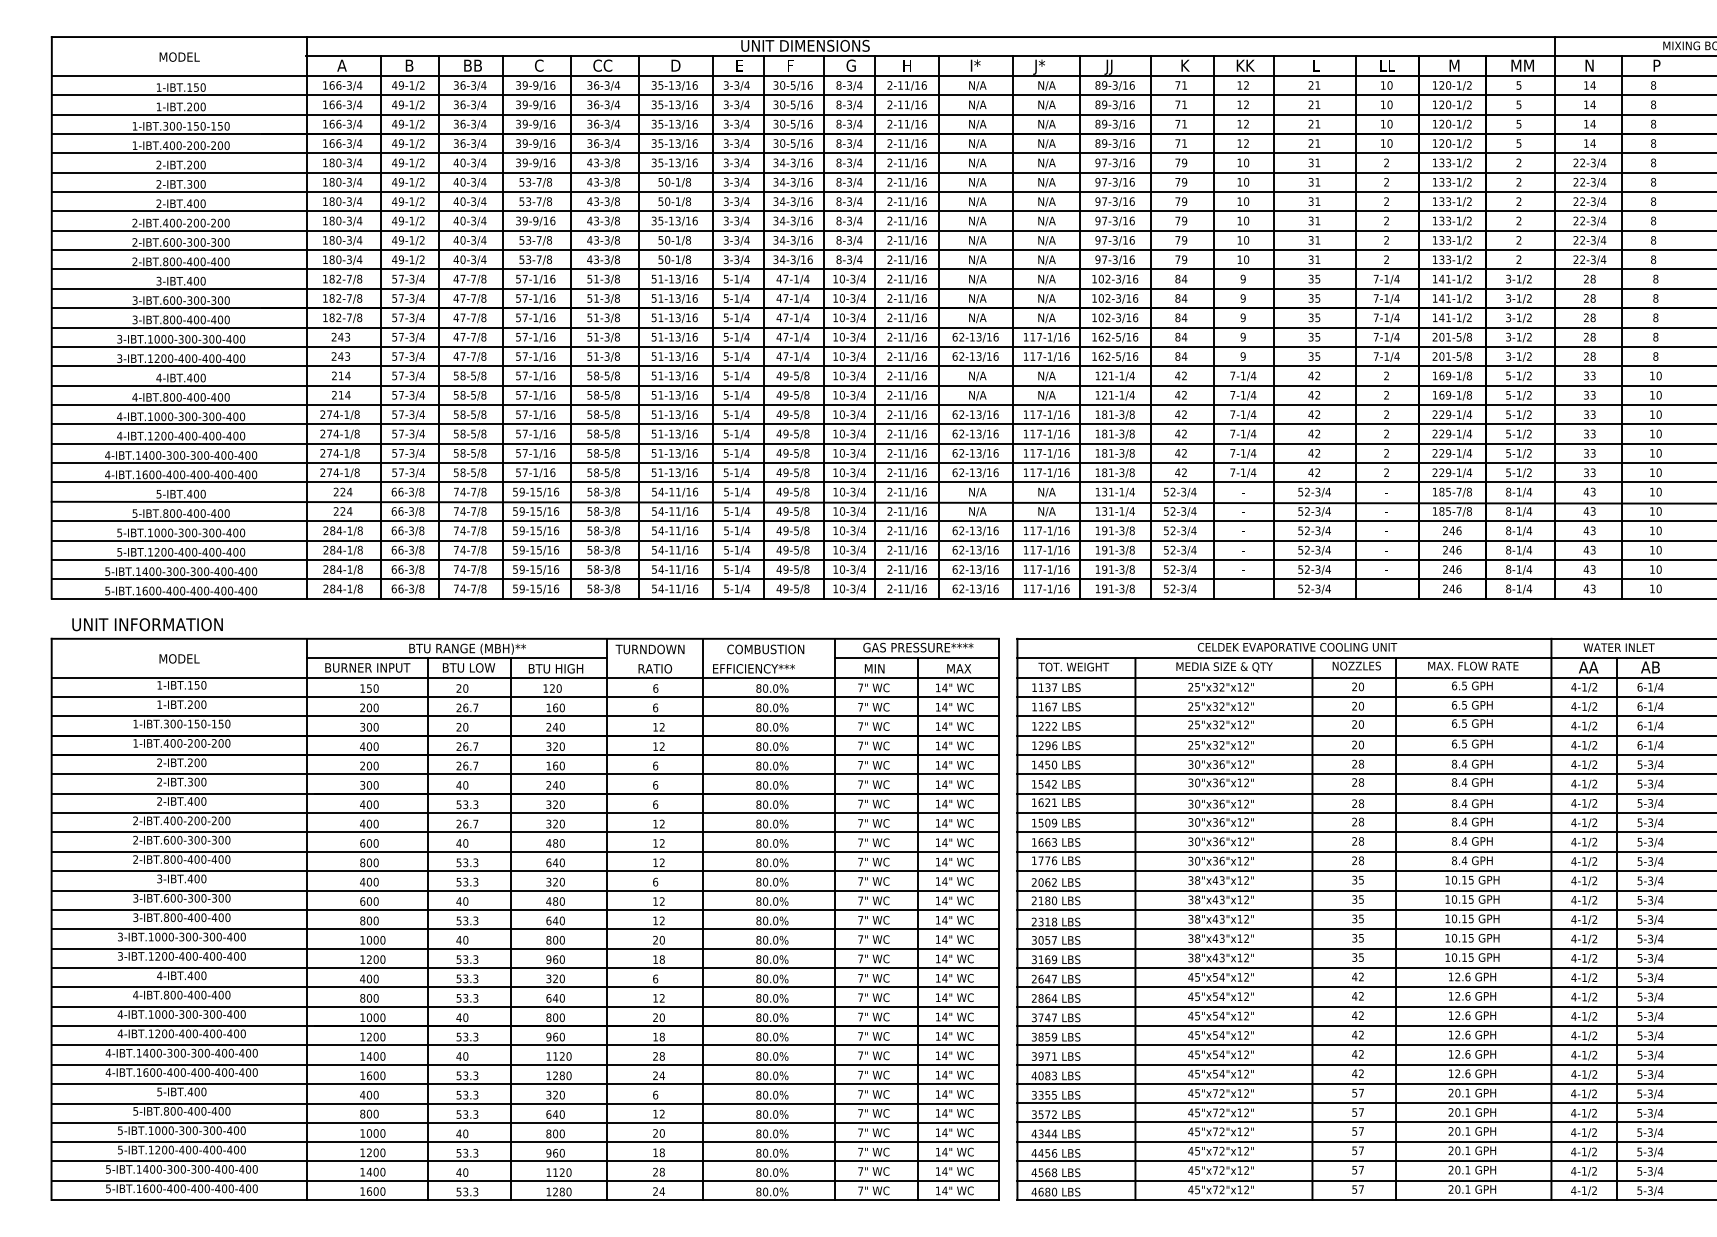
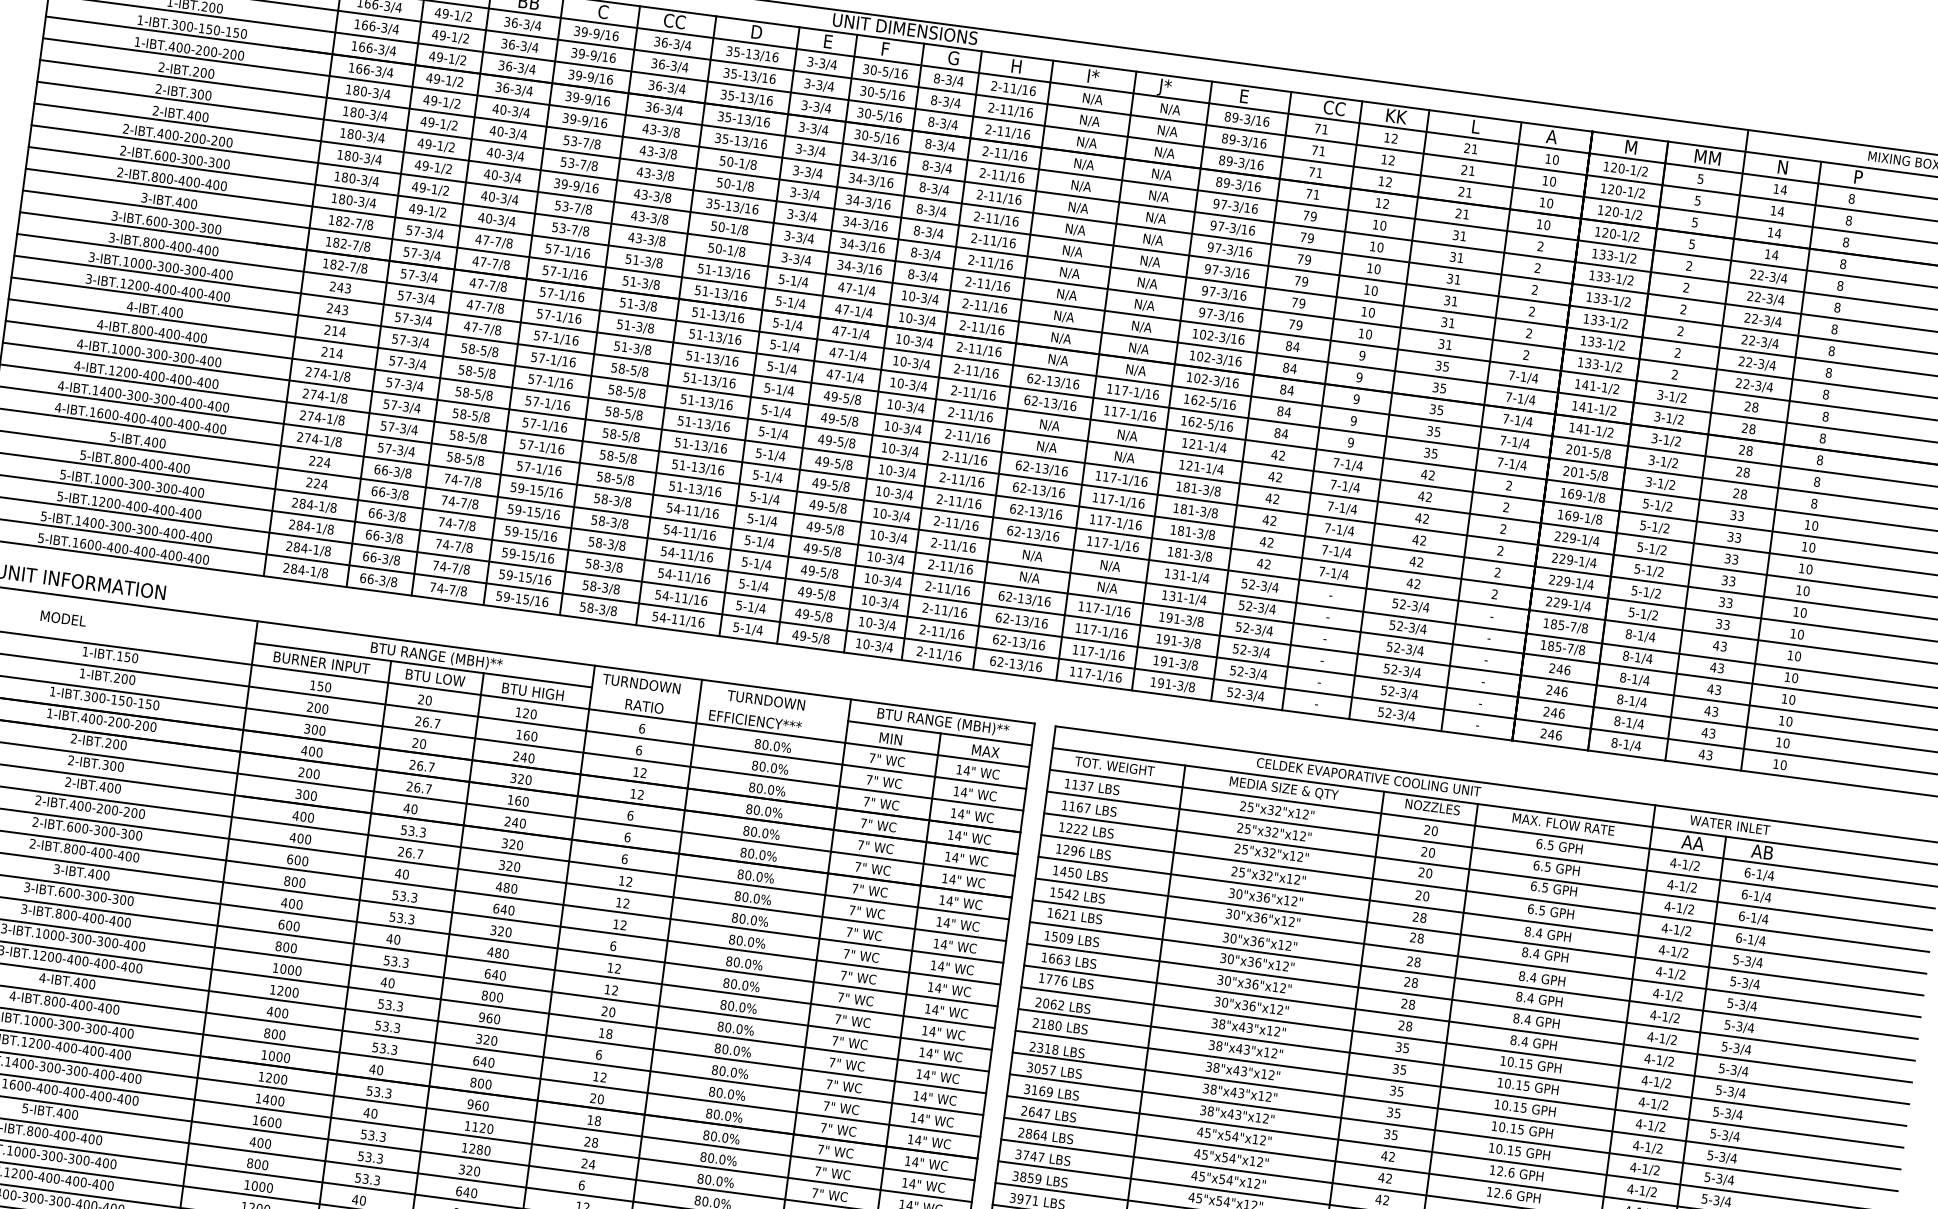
text: (1189, 65) -> (1333, 107), K -> CC
text: (1386, 65) -> (1554, 137), LL -> A
text: (1108, 66) -> (1242, 97), JJ -> E
text: (918, 647) -> (943, 721), GAS PRESSURE**** -> BTU RANGE (MBH)**
text: (765, 649) -> (771, 701), COMBUSTION -> TURNDOWN
text: (179, 658) -> (63, 618), moved

